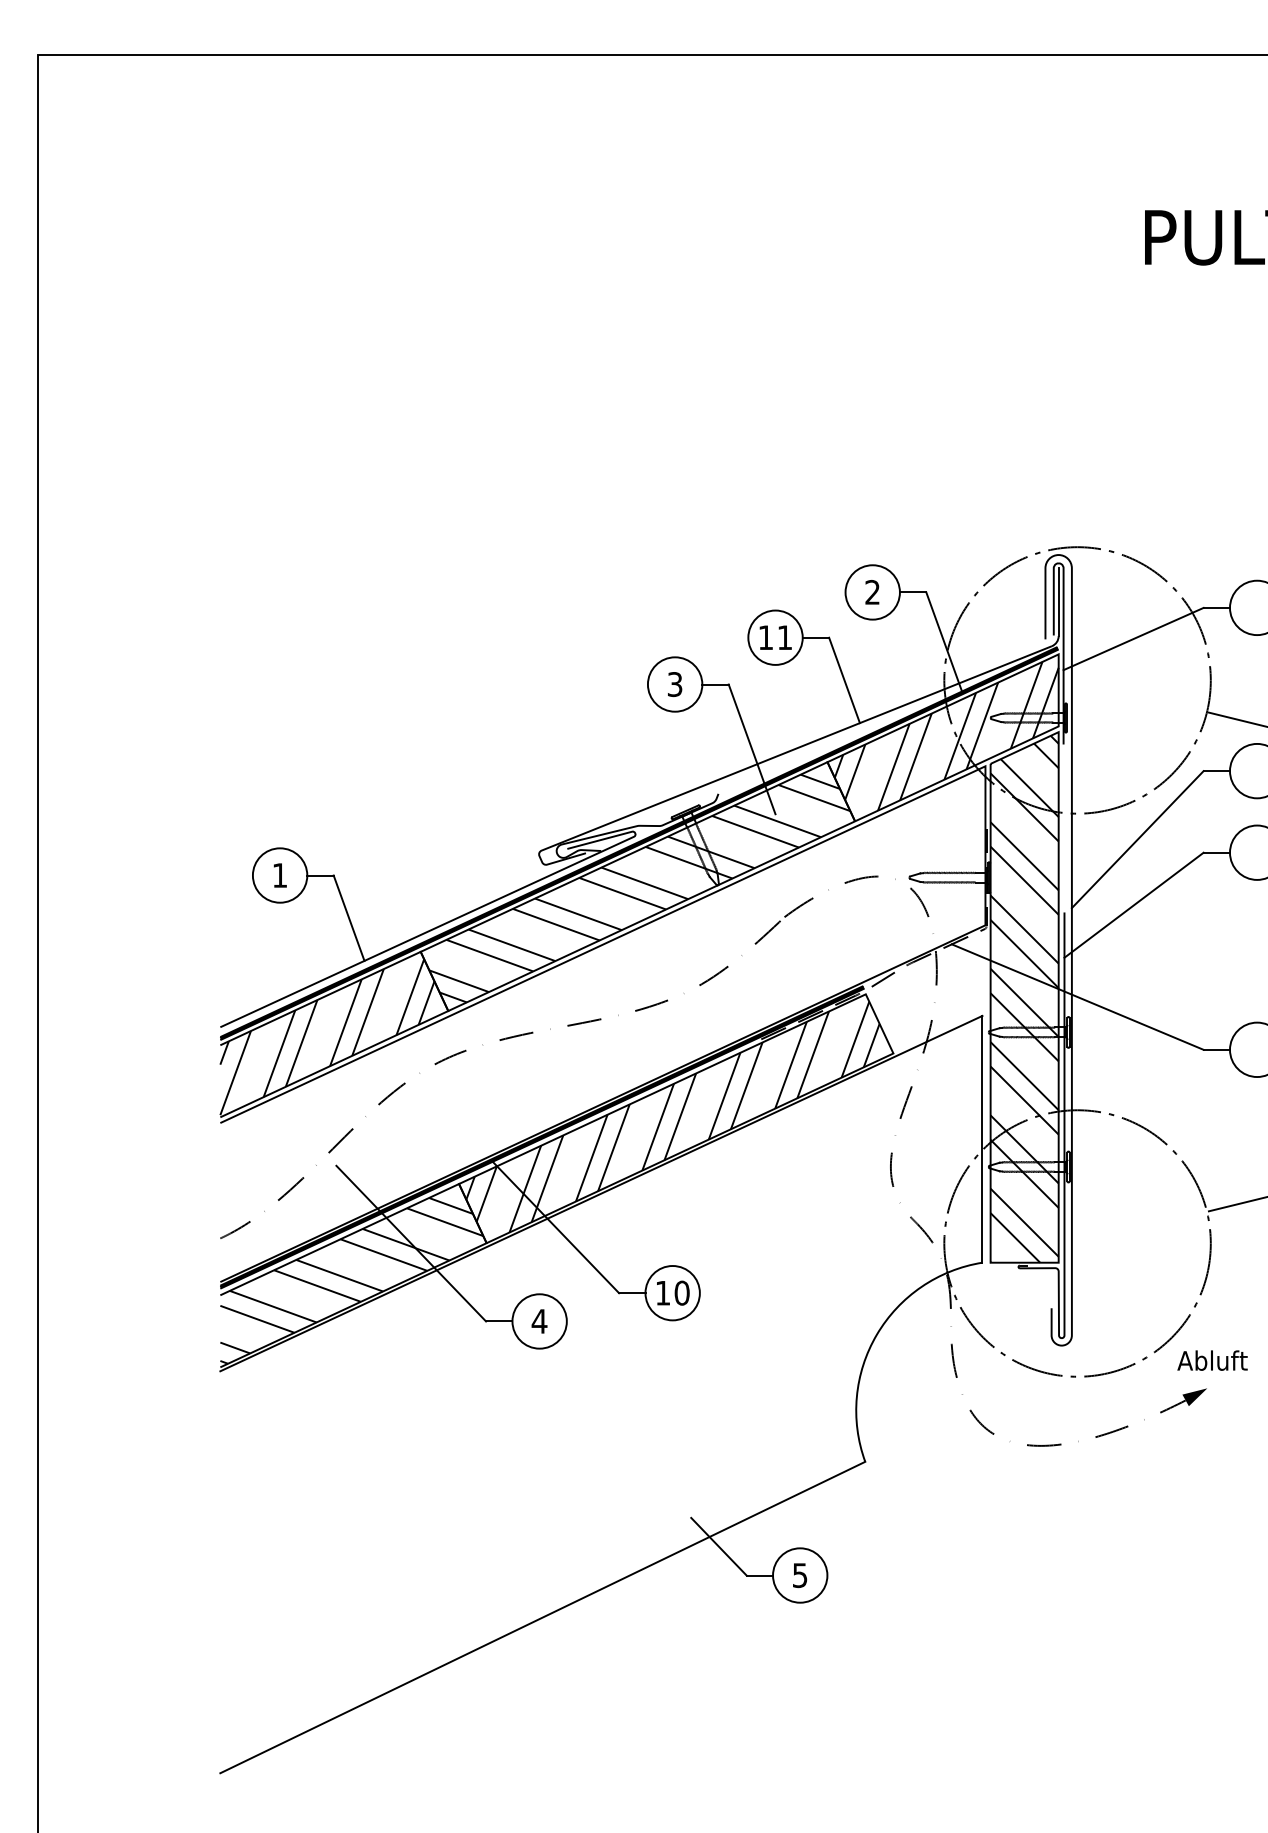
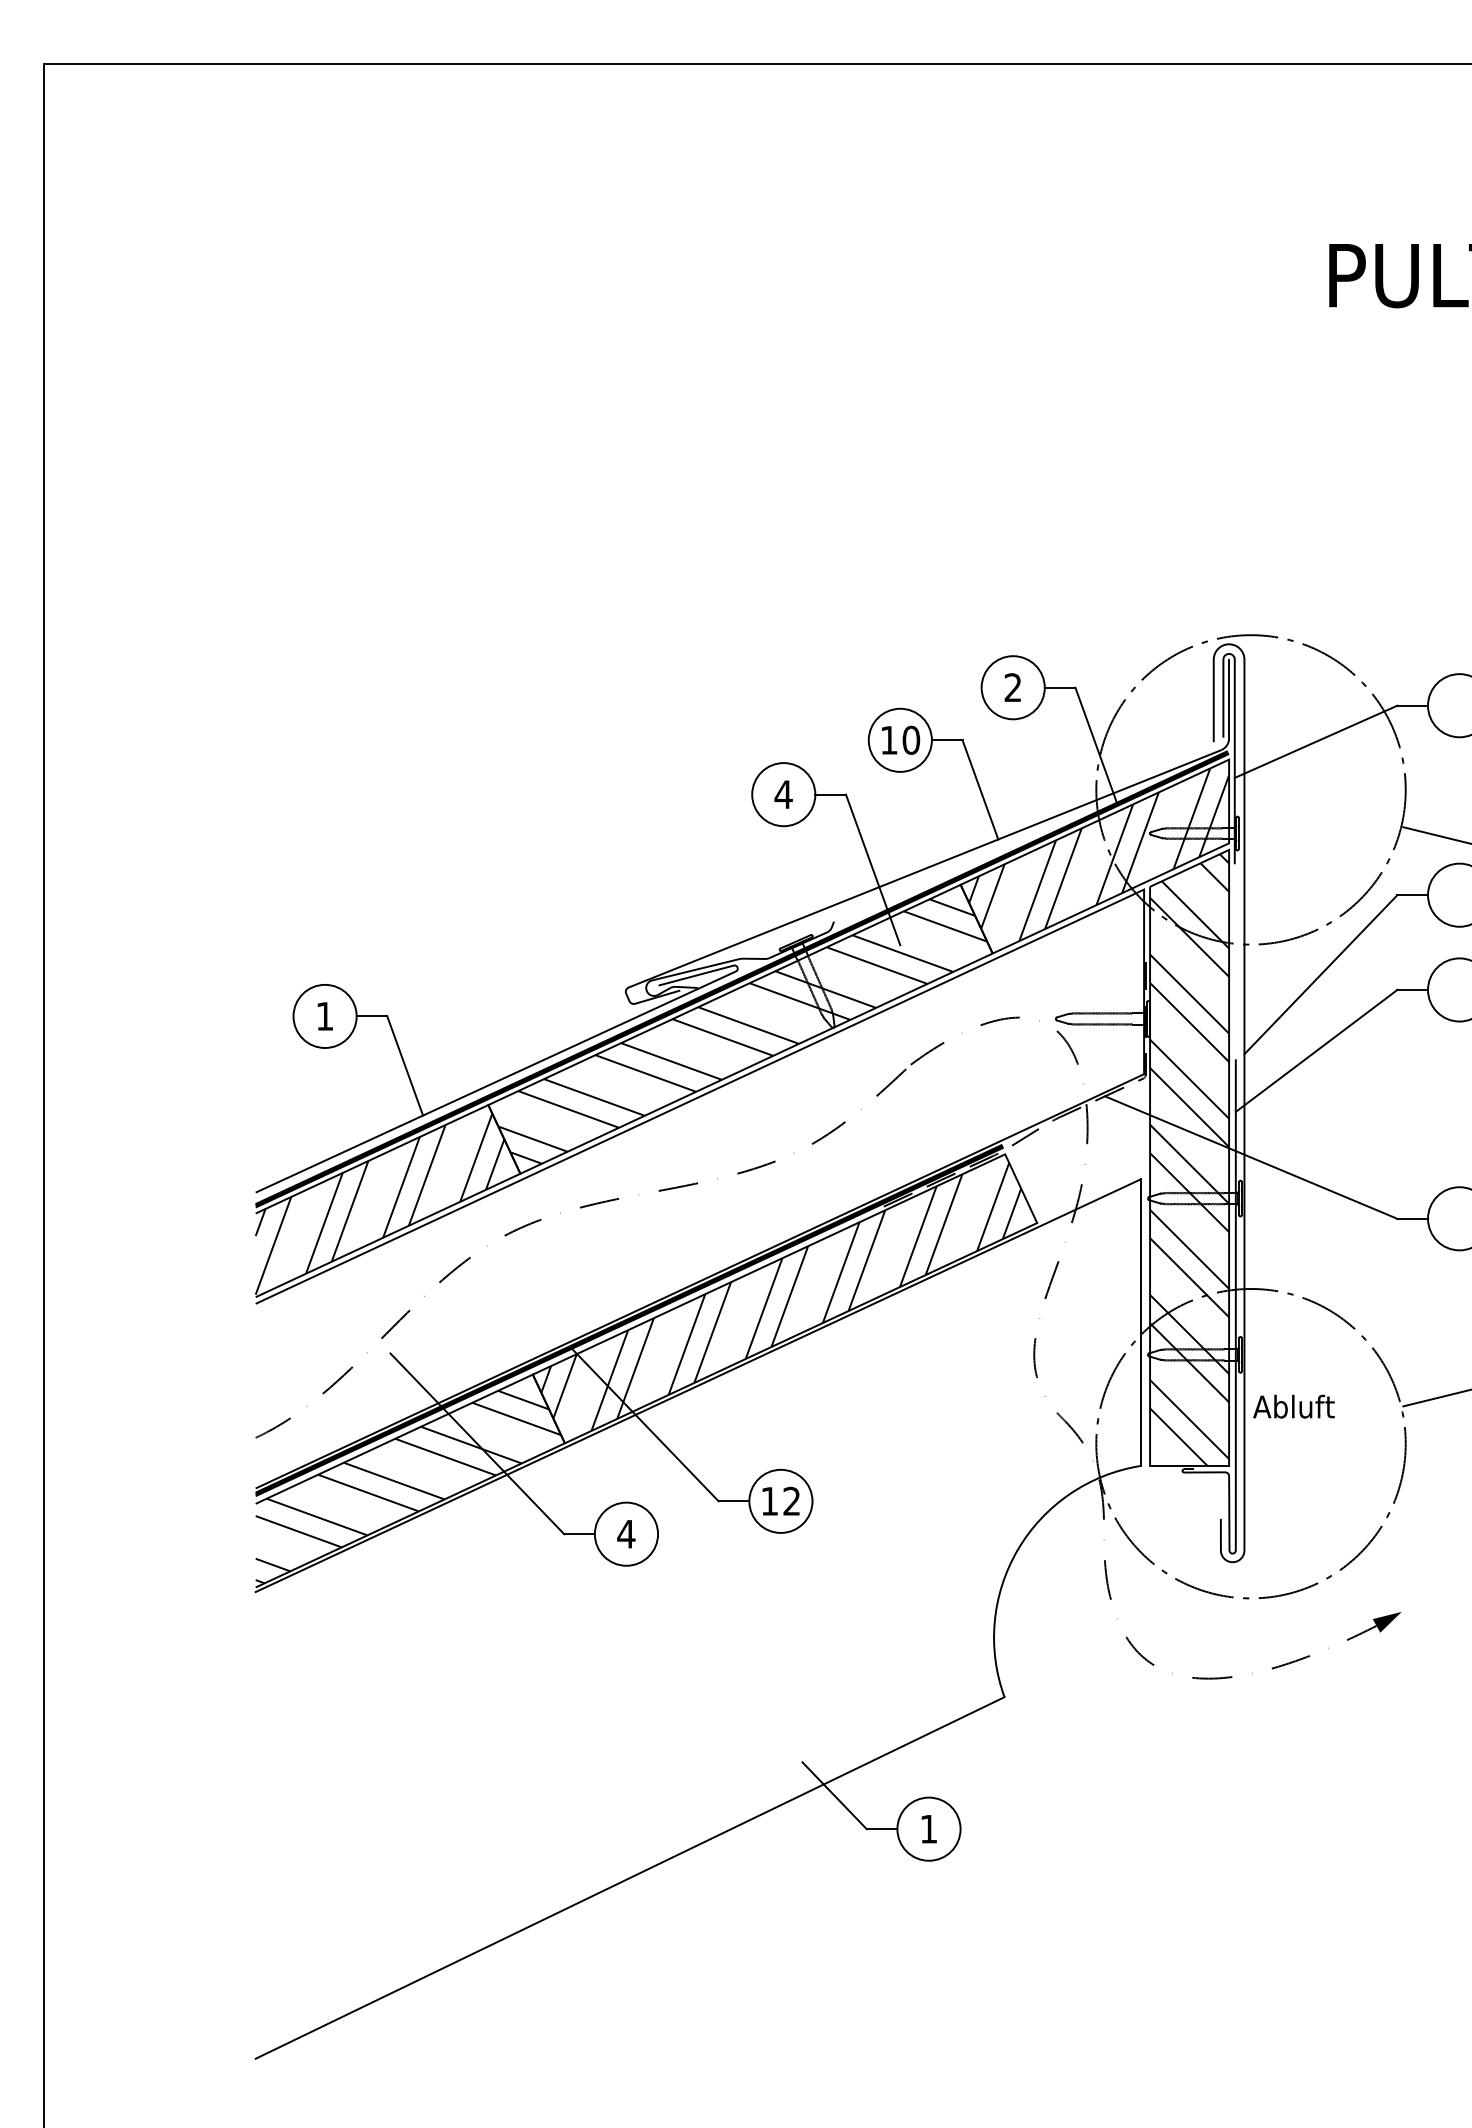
text: (784, 637) -> (910, 740), 11 -> 10
text: (674, 684) -> (783, 794), 3 -> 4
text: (681, 1292) -> (791, 1500), 10 -> 12
text: (1212, 1360) -> (1293, 1406), moved
text: (800, 1575) -> (929, 1829), 5 -> 1

